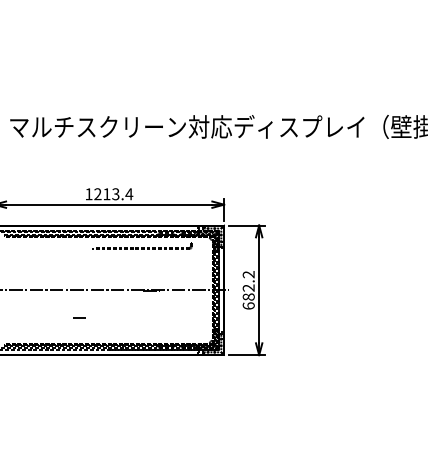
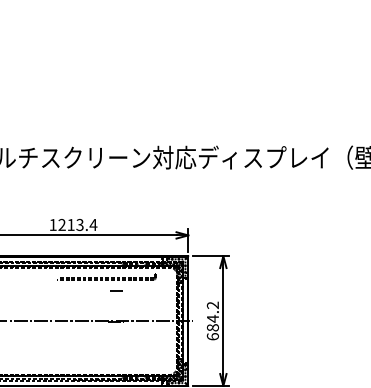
text: (248, 288) -> (212, 319), 682.2 -> 684.2
line: (79, 317) -> (116, 290), moved

